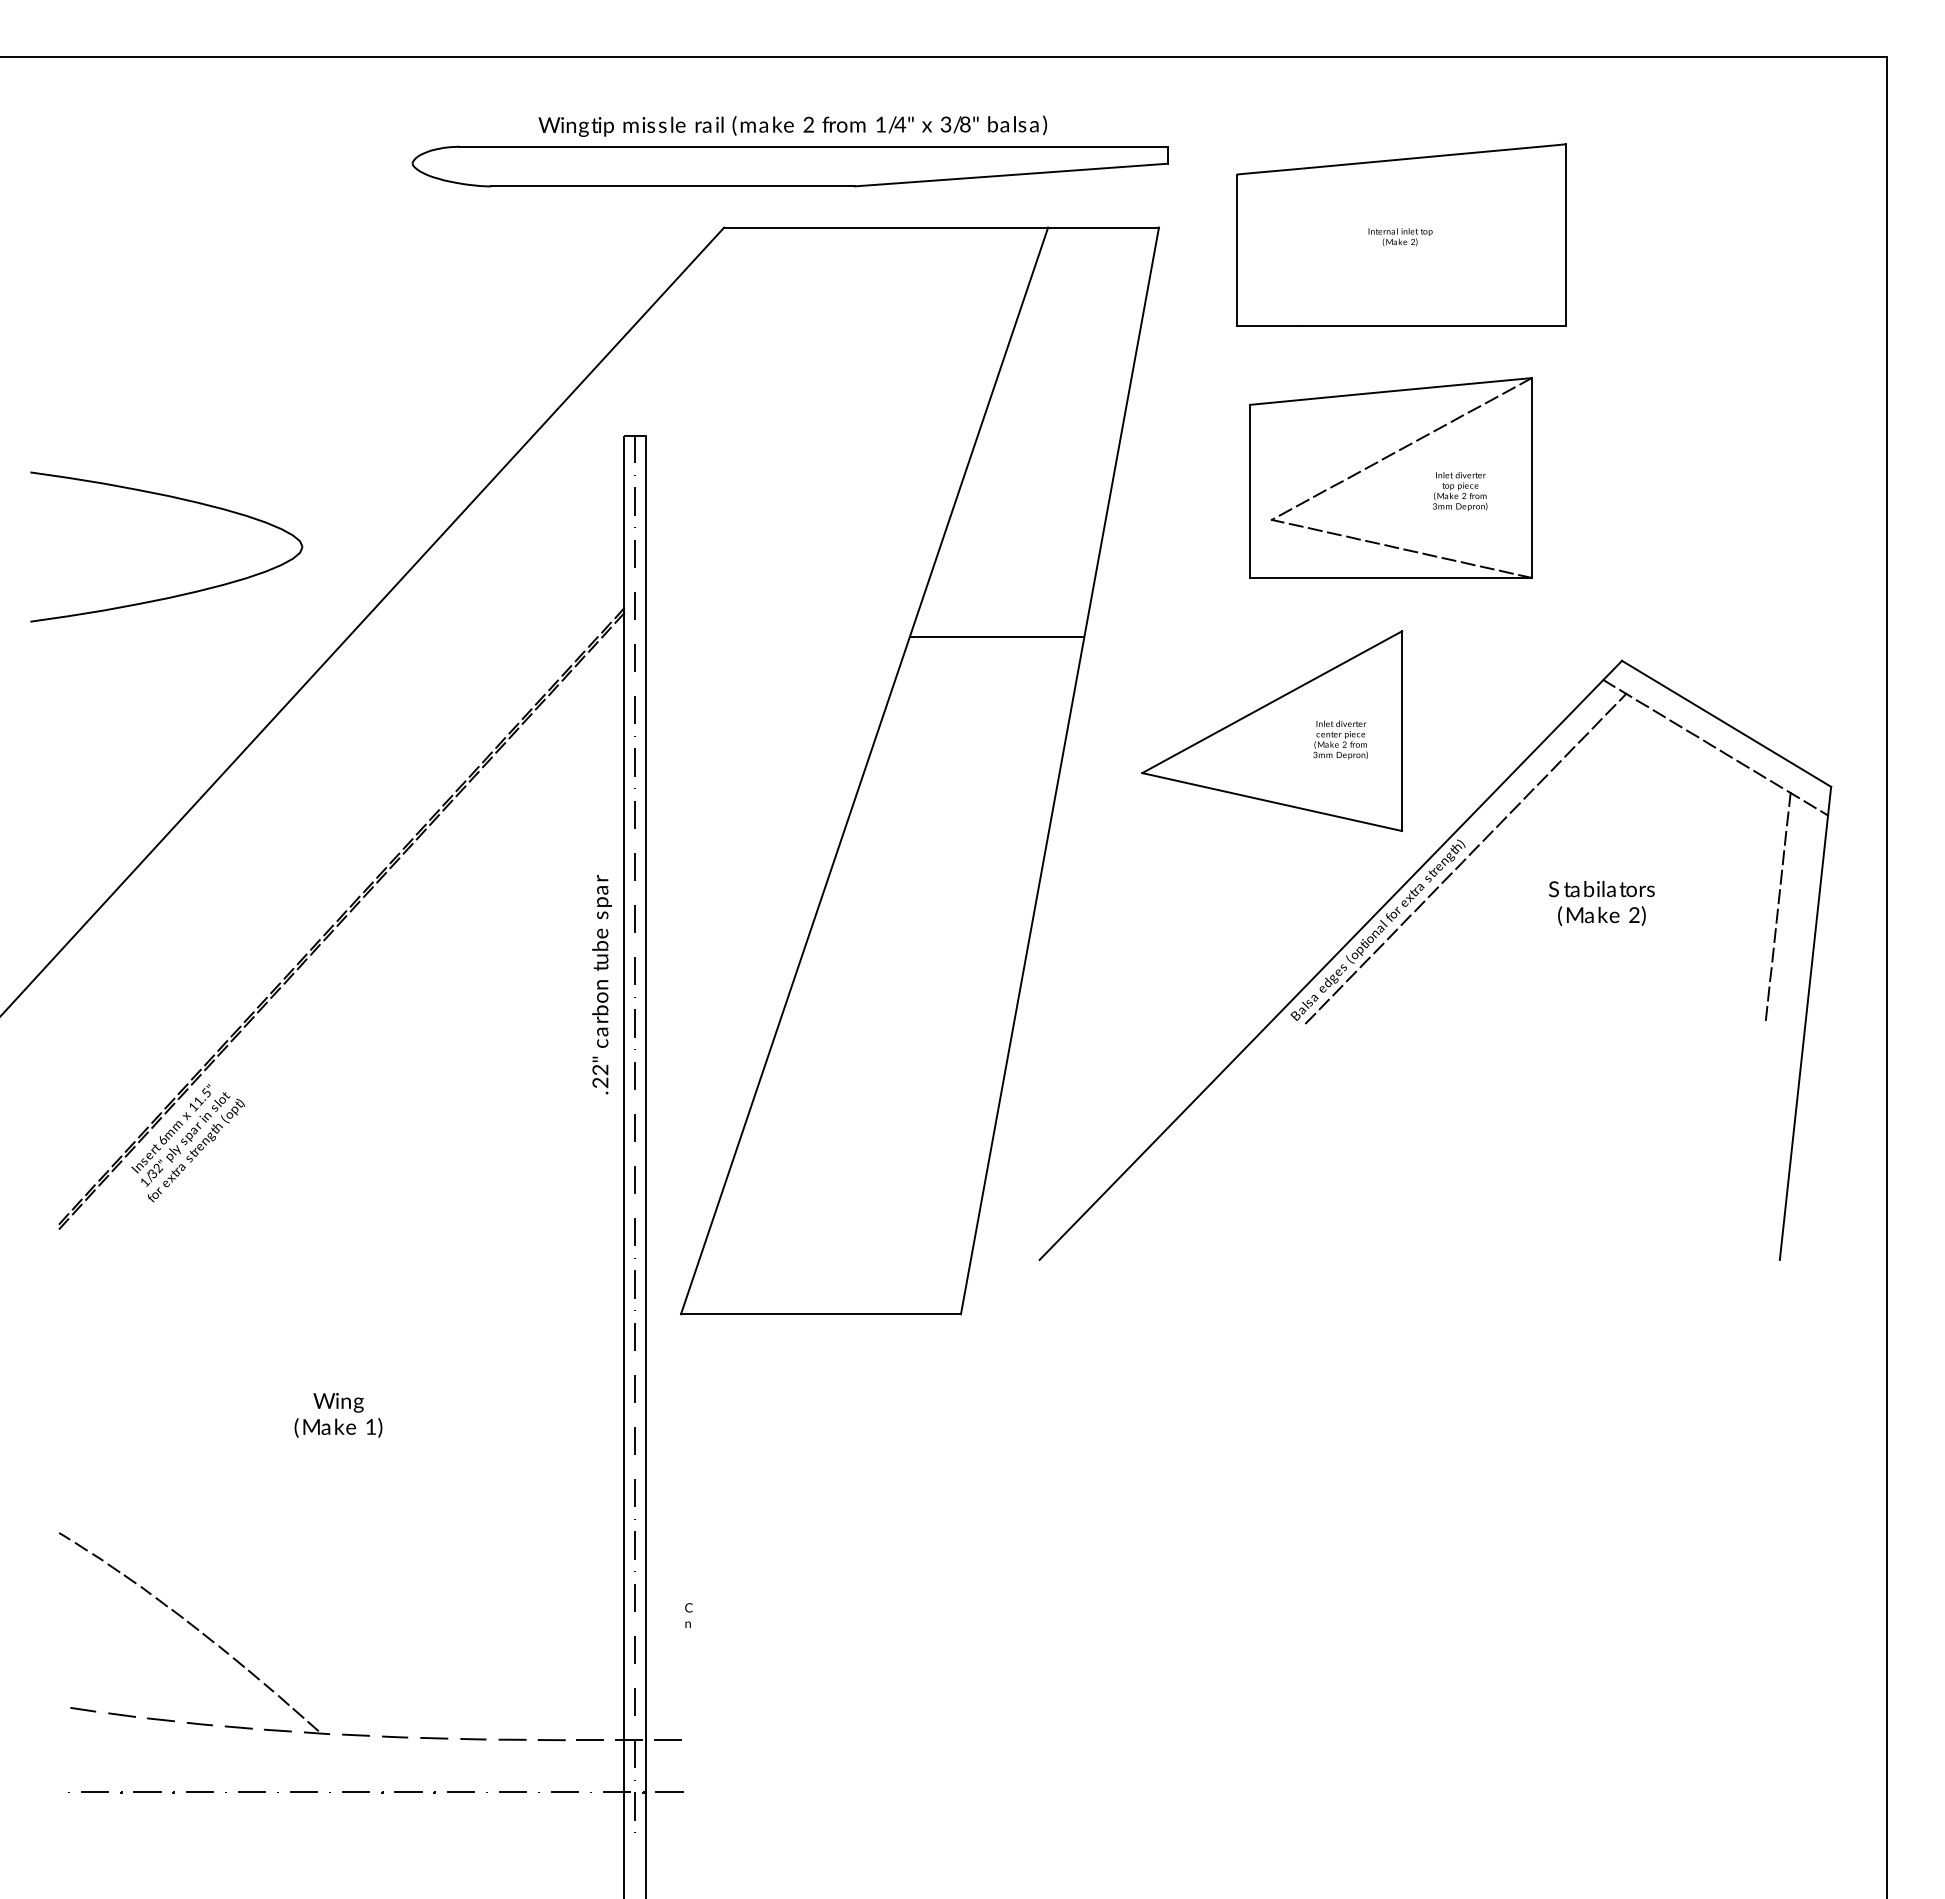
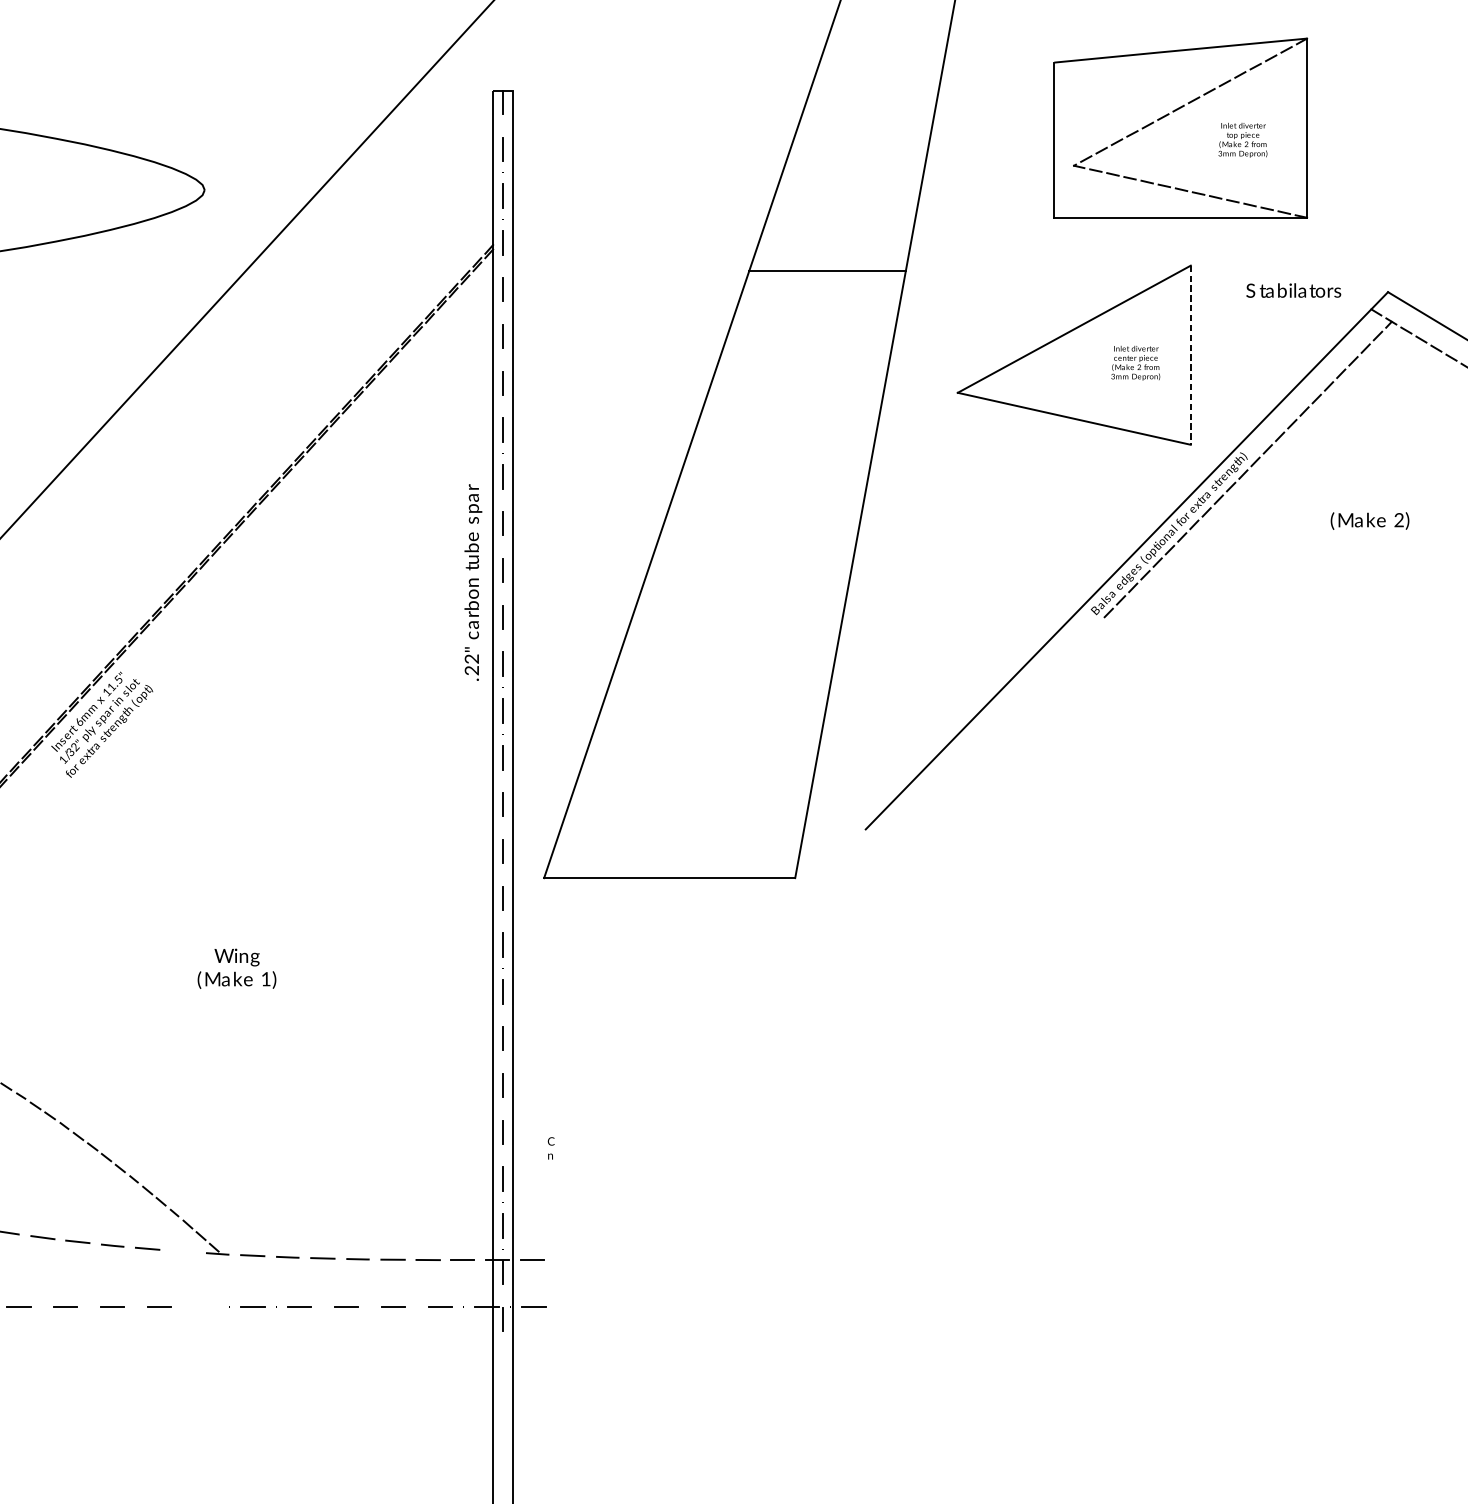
line: (1402, 731) -> (1191, 355), solid -> dashed
text: (1601, 889) -> (1293, 290), moved
line: (277, 1730) -> (182, 1251), removed
line: (304, 1792) -> (206, 1307), removed

